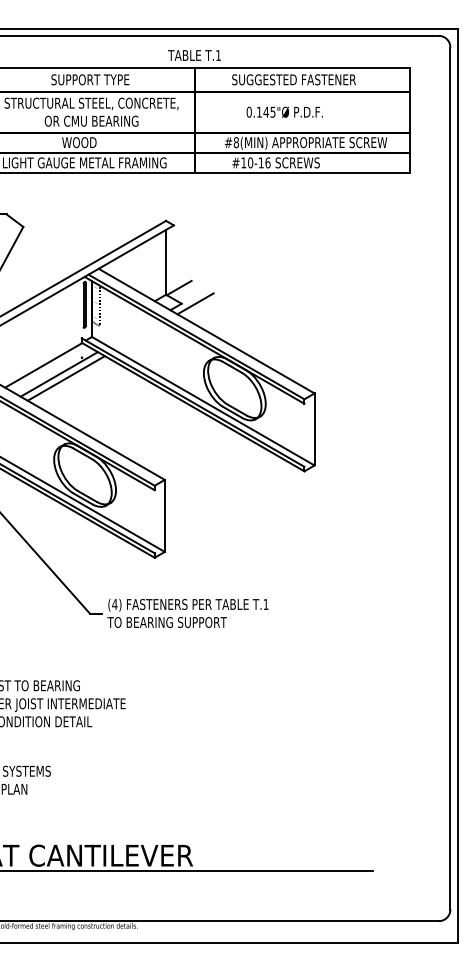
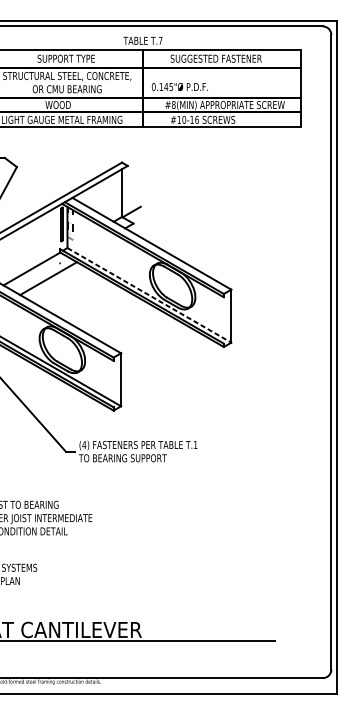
text: (218, 55) -> (160, 40), T.1 -> T.7
text: (284, 111) -> (179, 86), moved
line: (195, 303) -> (143, 223), removed
line: (58, 374) -> (42, 275), removed
line: (203, 401) -> (149, 295), solid -> dashed

